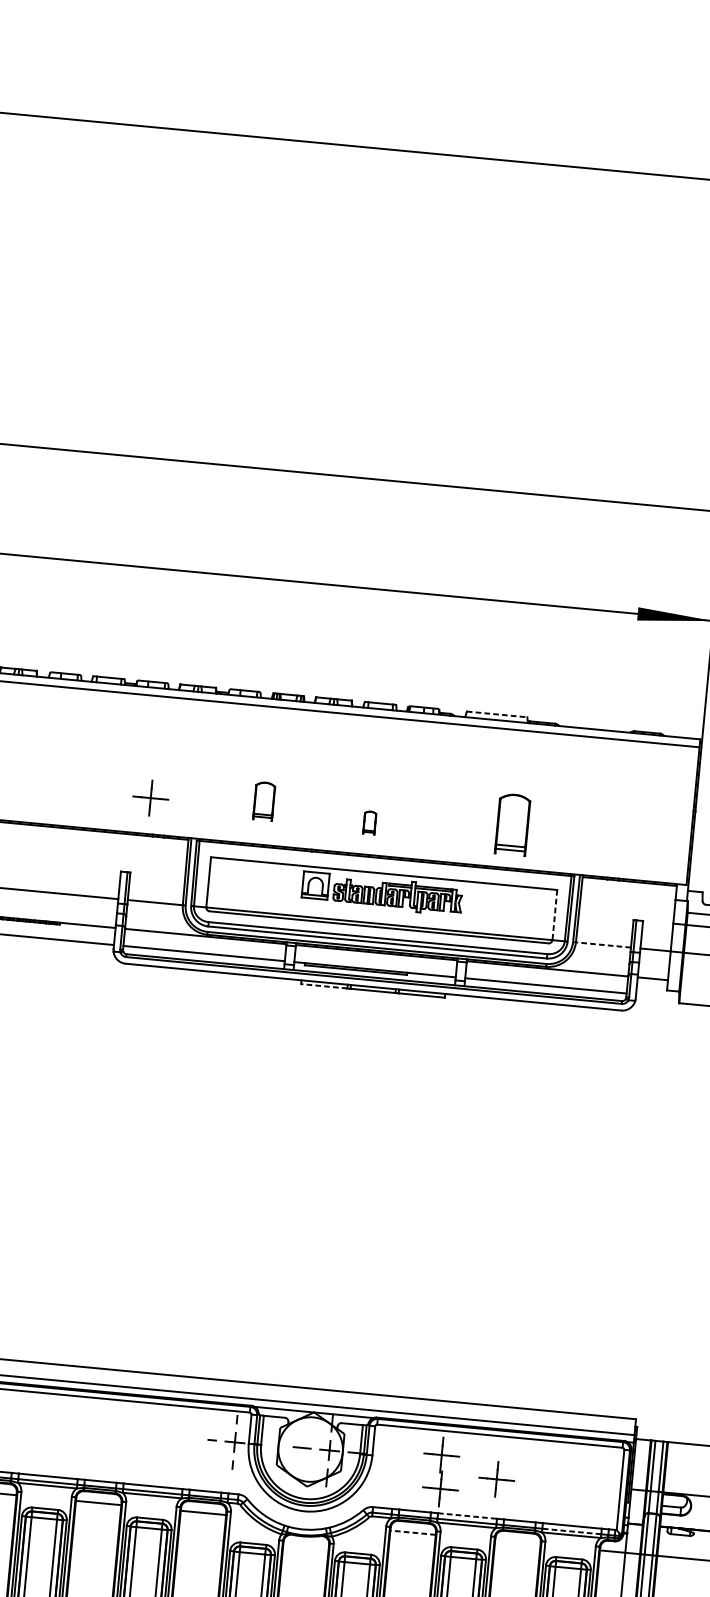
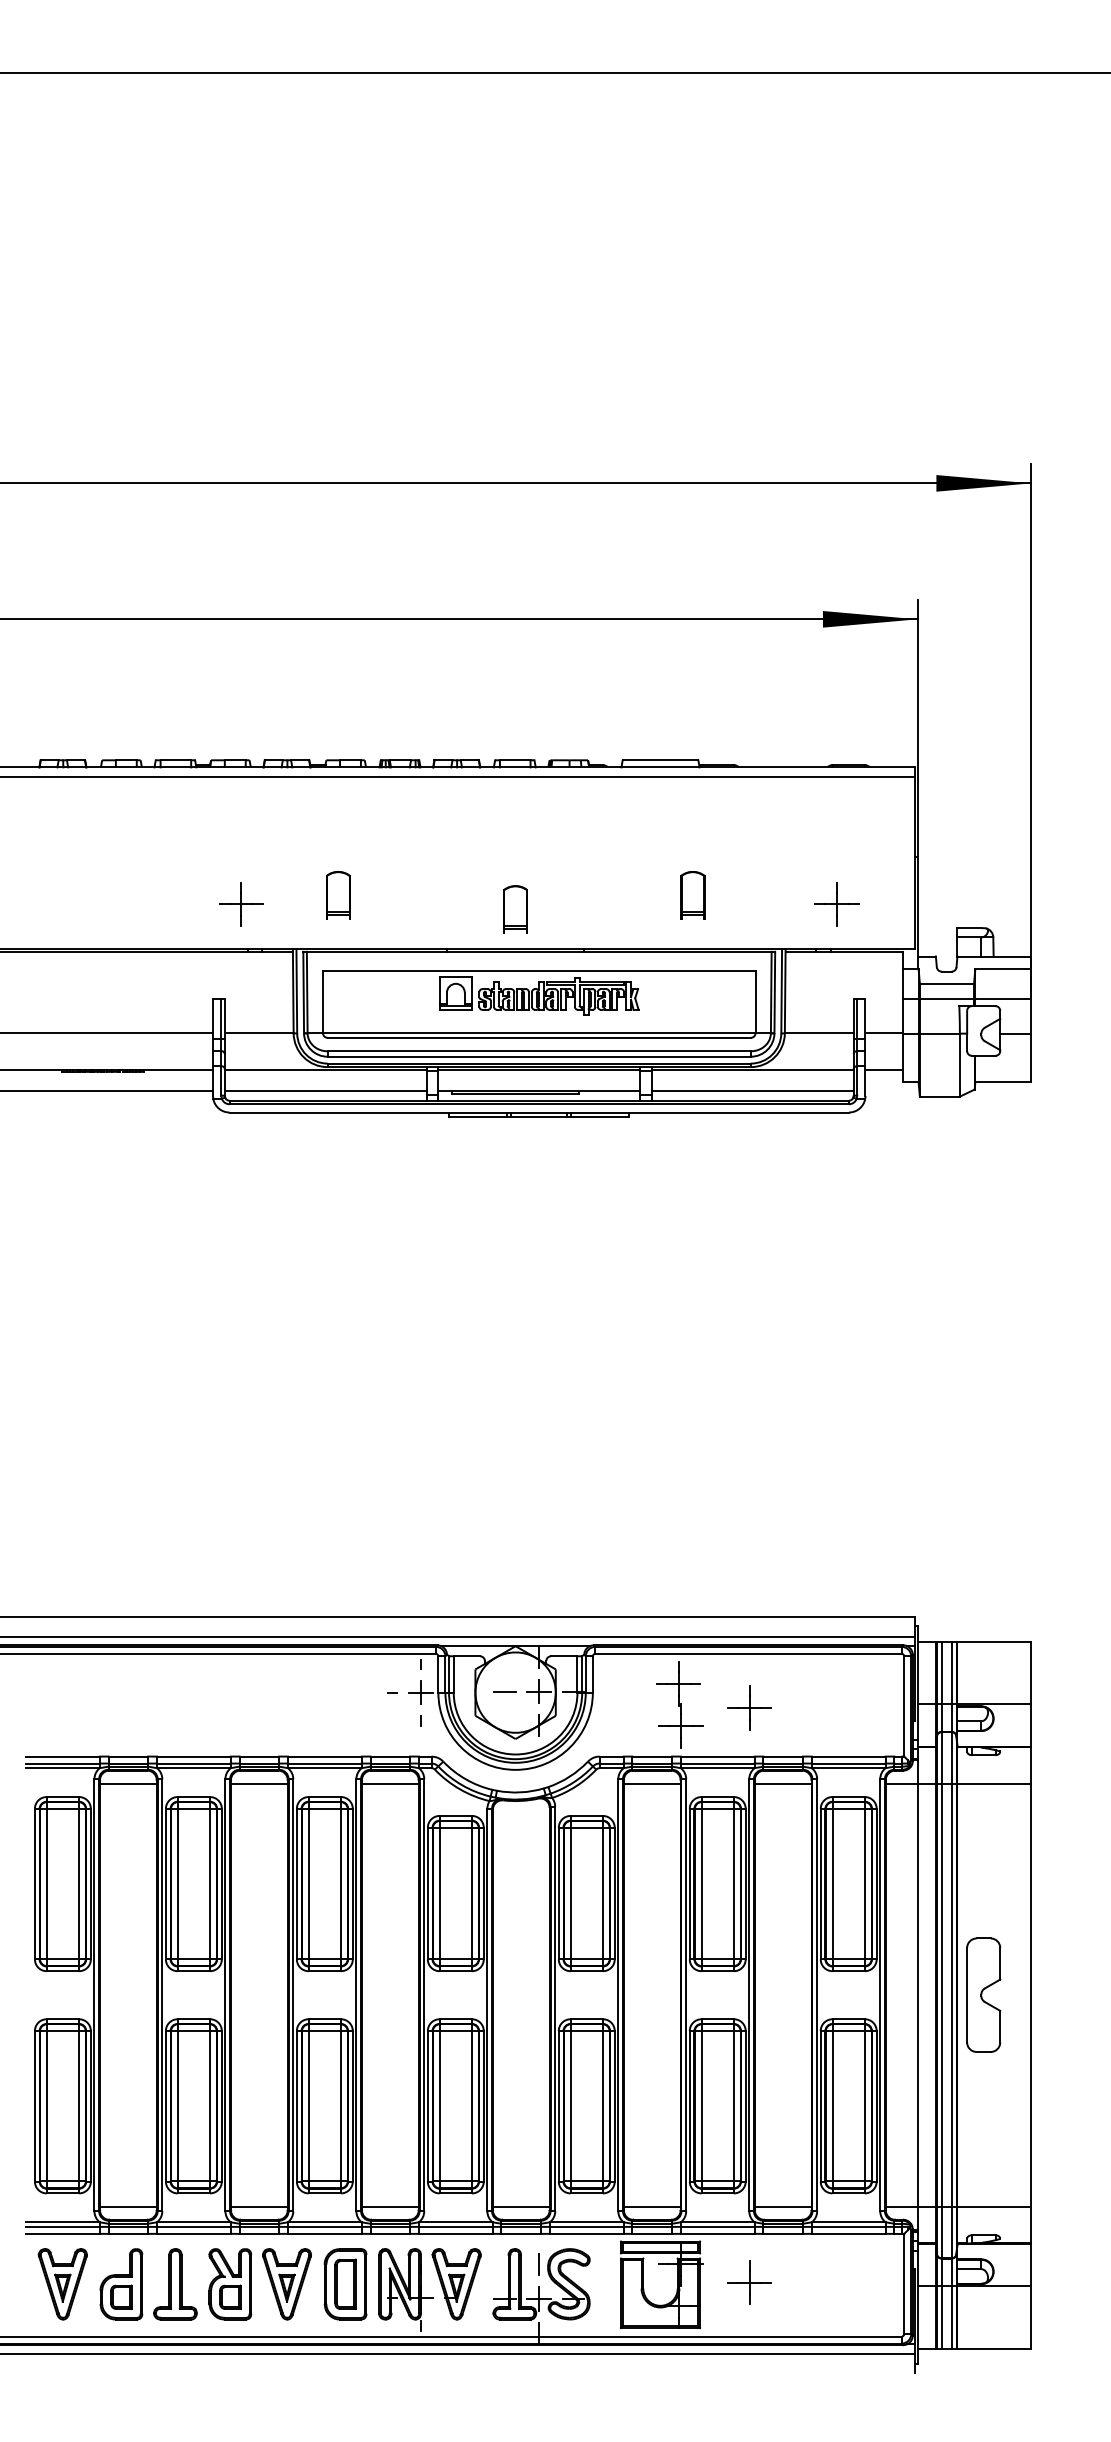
line: (497, 714) -> (660, 760), dashed -> solid
part: (264, 801) -> (338, 895), moved
part: (369, 822) -> (515, 909), size x1.67
part: (512, 825) -> (692, 895), size x0.62
part: (627, 843) -> (836, 904), added
line: (554, 915) -> (755, 1002), dashed -> solid
line: (602, 945) -> (818, 1033), dashed -> solid
line: (324, 986) -> (478, 1117), dashed -> solid
line: (467, 1515) -> (717, 1756), dashed -> solid
line: (571, 1531) -> (848, 1763), dashed -> solid
line: (412, 1532) -> (651, 1783), dashed -> solid
line: (517, 1542) -> (782, 1783), added

